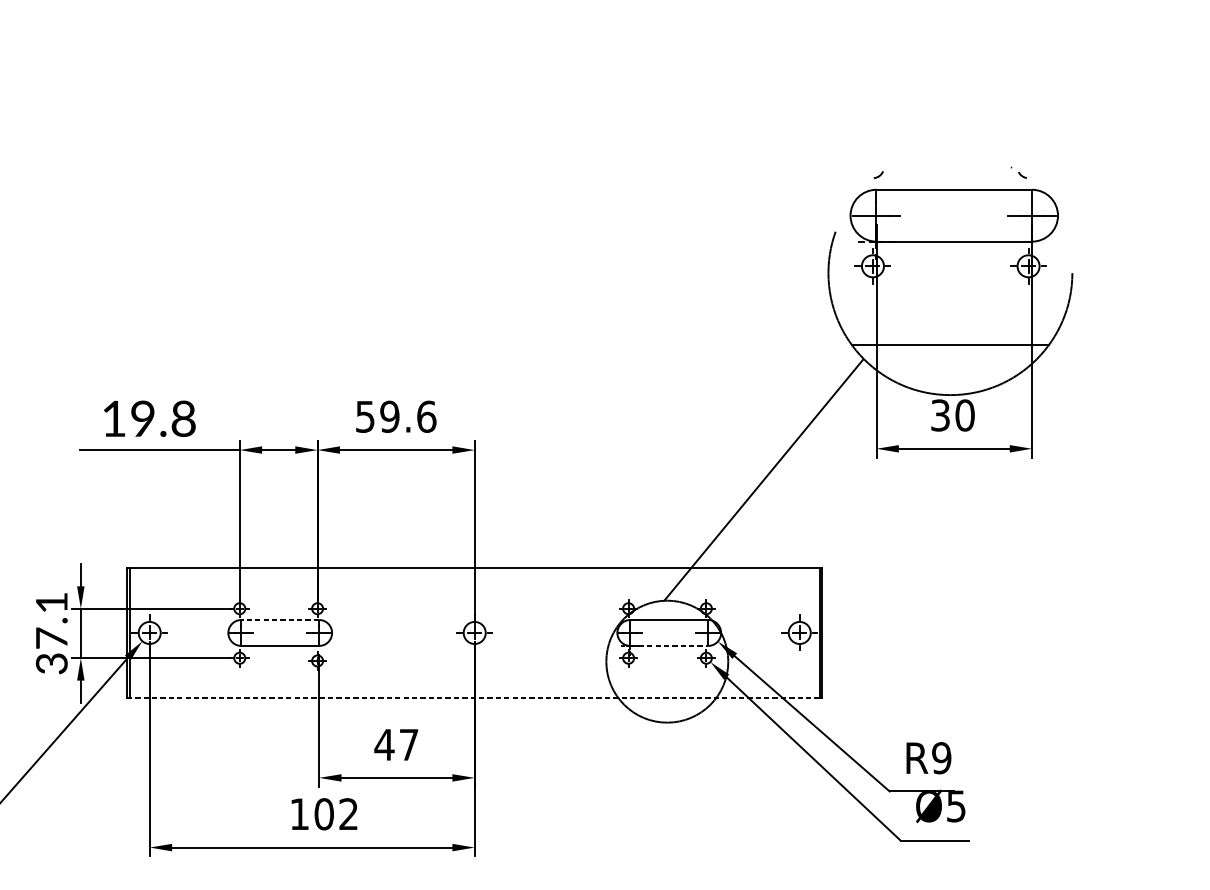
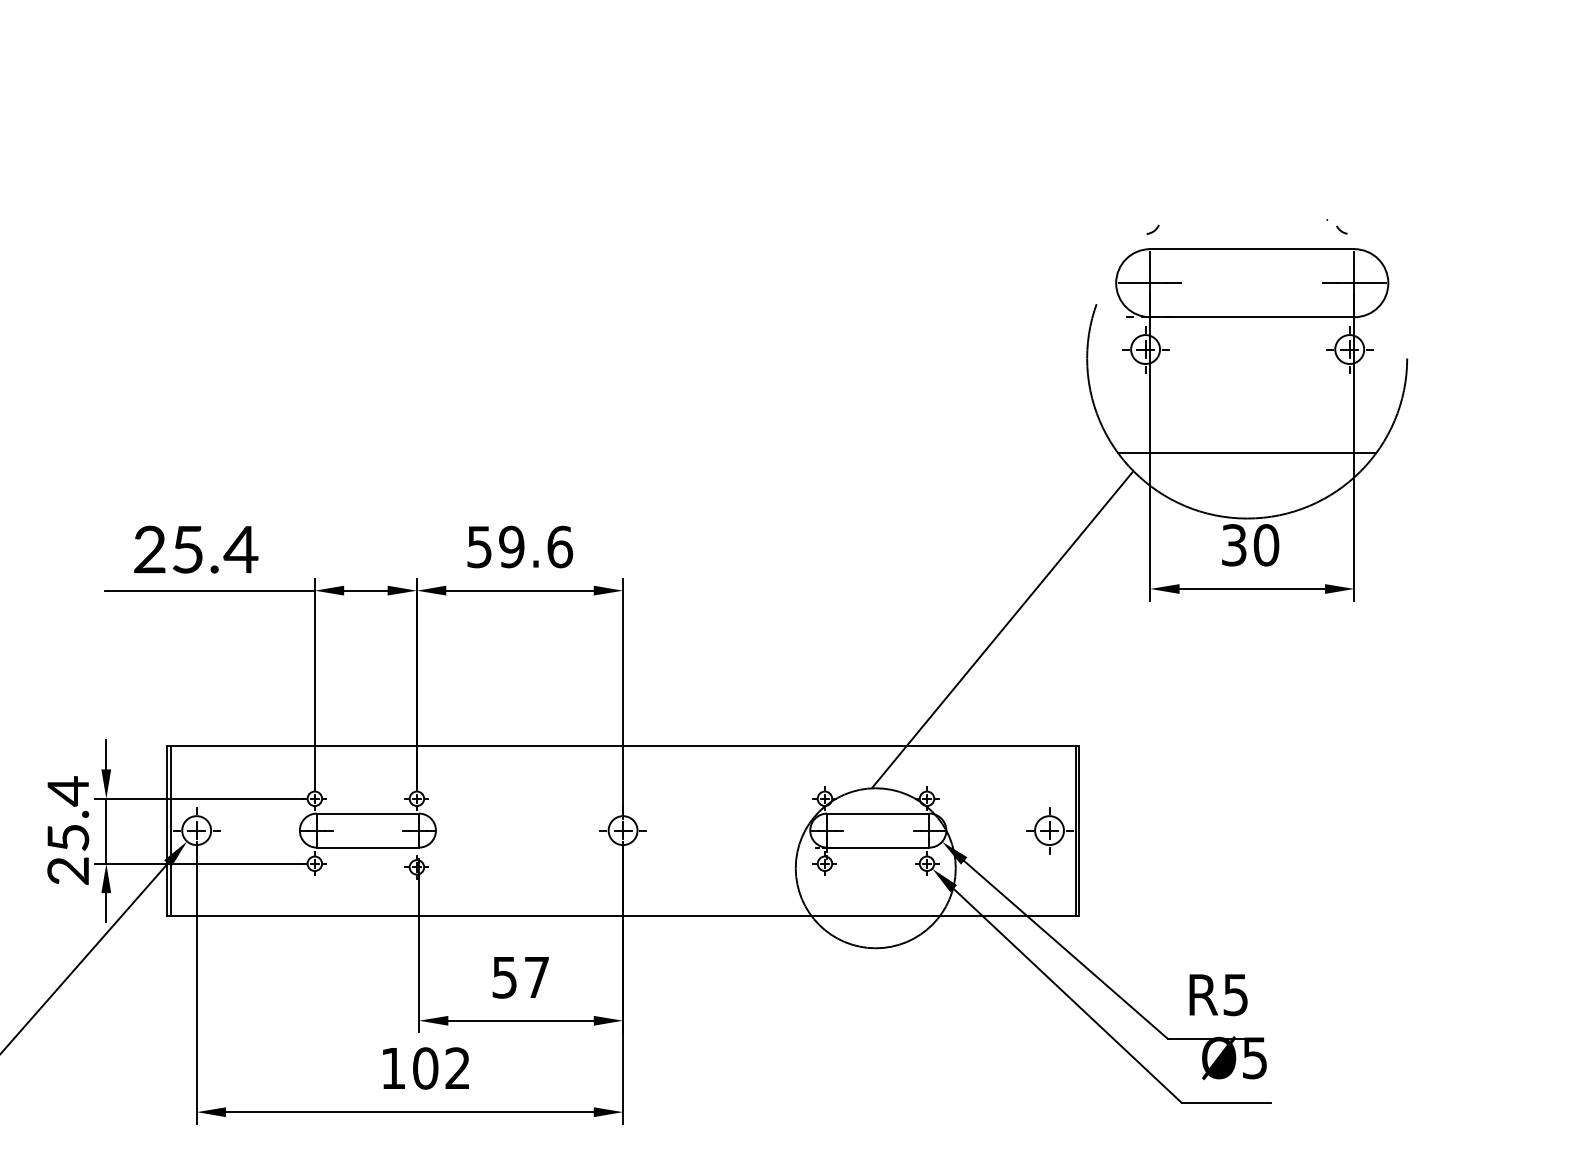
text: (149, 418) -> (196, 549), 19.8 -> 25.4
line: (279, 619) -> (367, 813), dashed -> solid
text: (52, 632) -> (68, 830), 37.1 -> 25.4
line: (669, 645) -> (878, 847), dashed -> solid
line: (475, 697) -> (623, 915), dashed -> solid
text: (384, 744) -> (504, 977), 47 -> 57
text: (941, 757) -> (1235, 994), R9 -> R5

